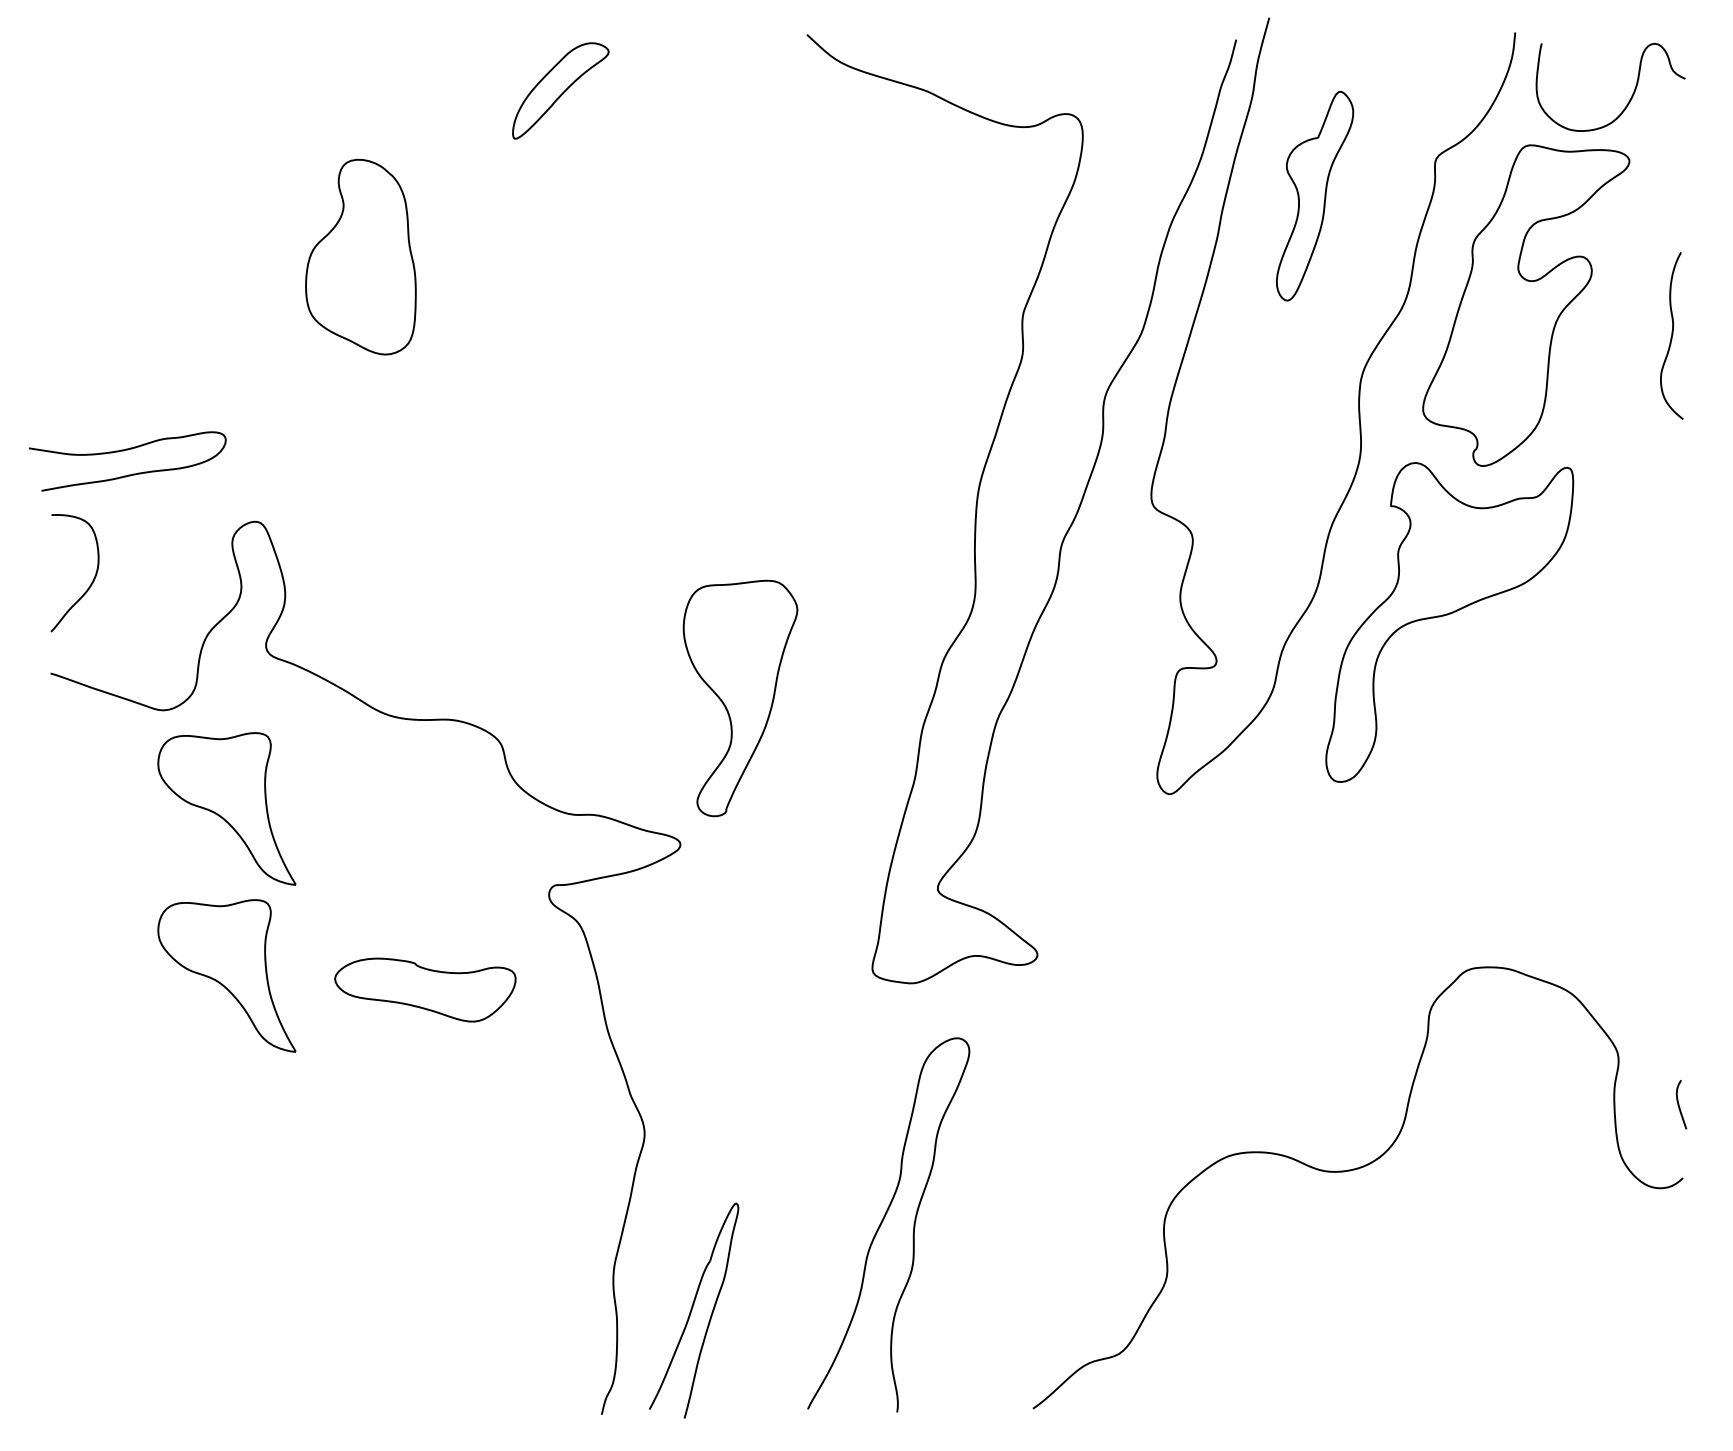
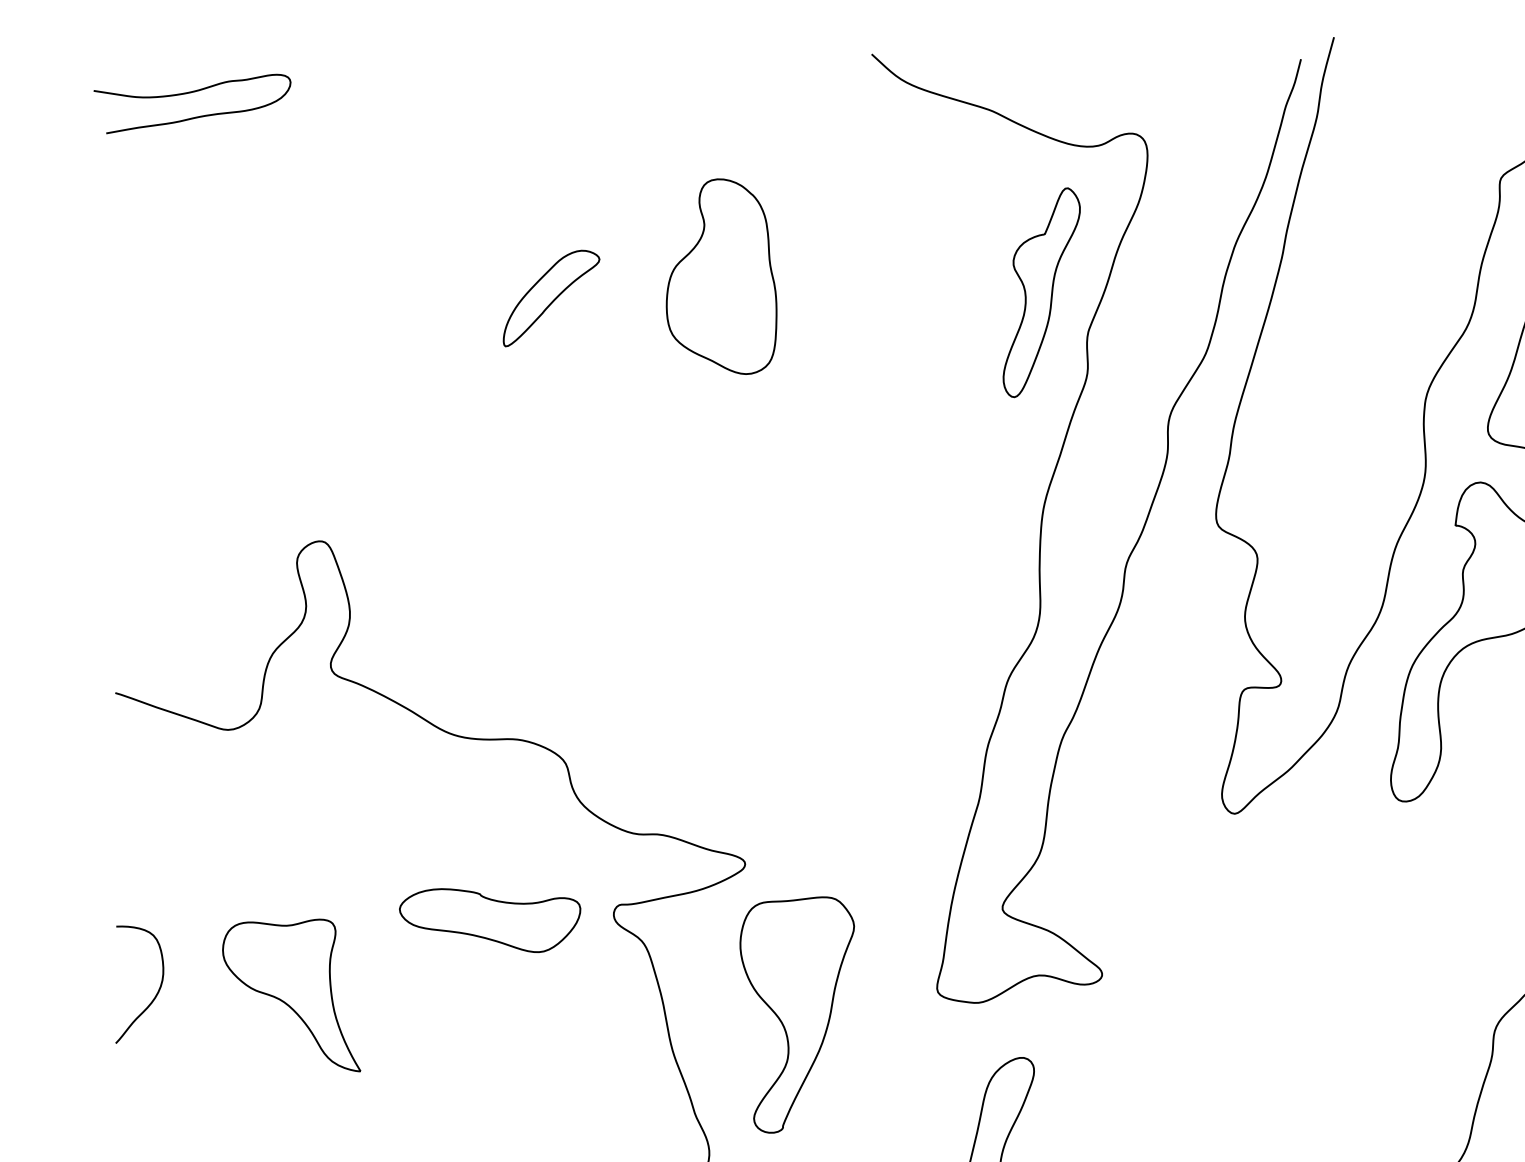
part: (560, 90) -> (551, 298), moved
part: (1315, 195) -> (1042, 292), moved
part: (360, 256) -> (721, 276), moved
curve: (123, 451) -> (188, 94), moved
curve: (89, 585) -> (154, 997), moved
part: (740, 698) -> (797, 1015), moved
part: (226, 808) -> (291, 828), removed
part: (425, 989) -> (490, 920), moved

